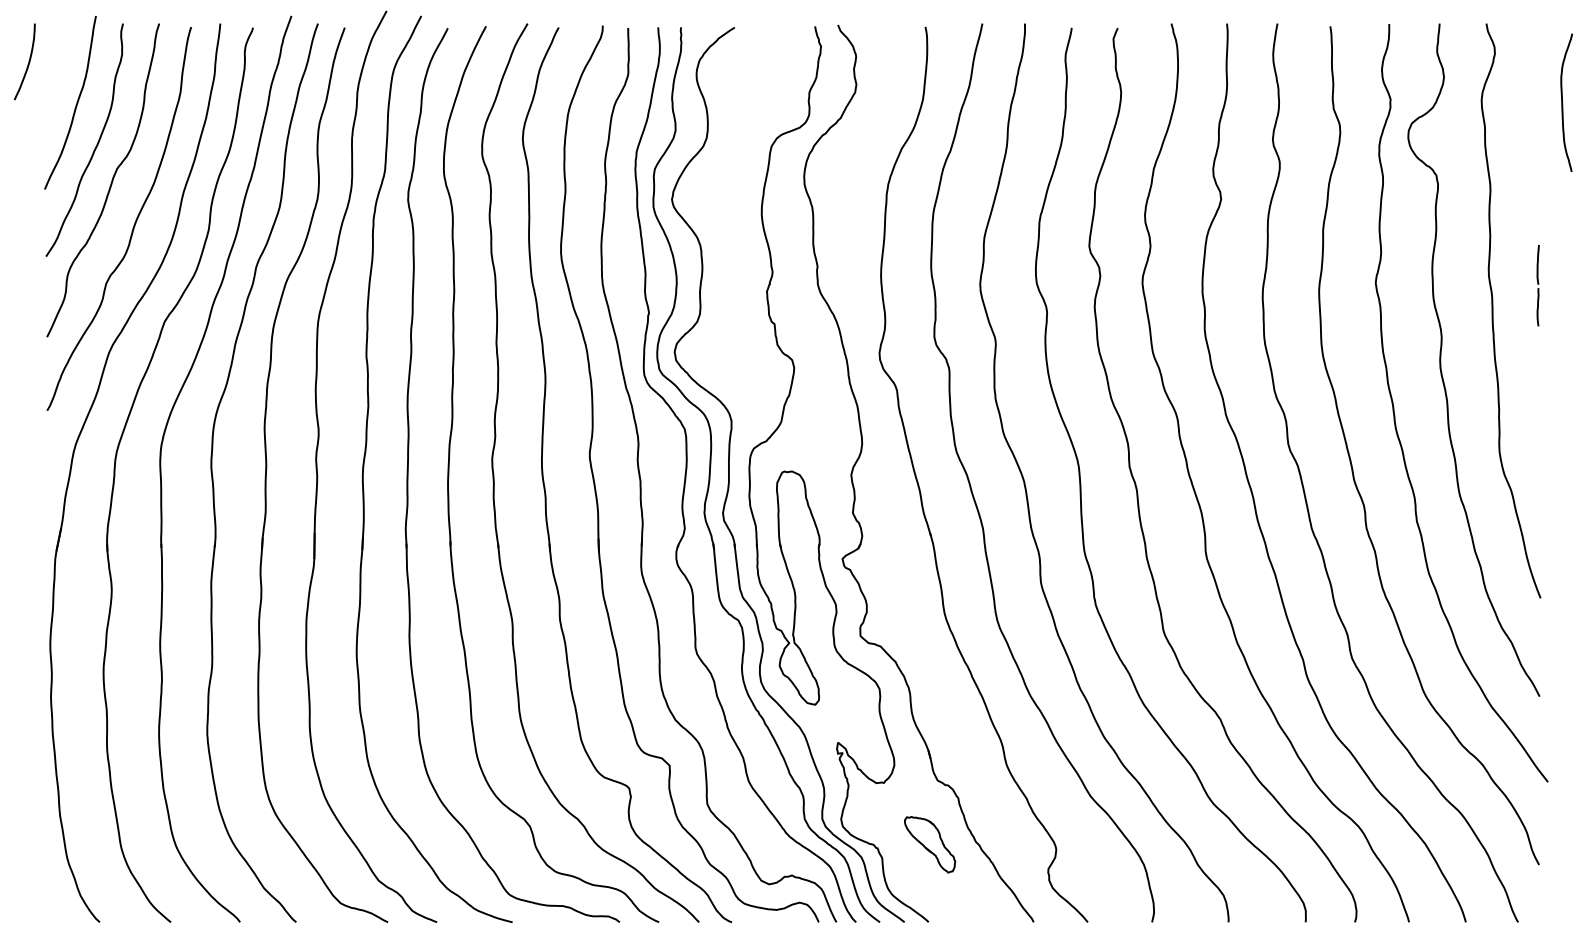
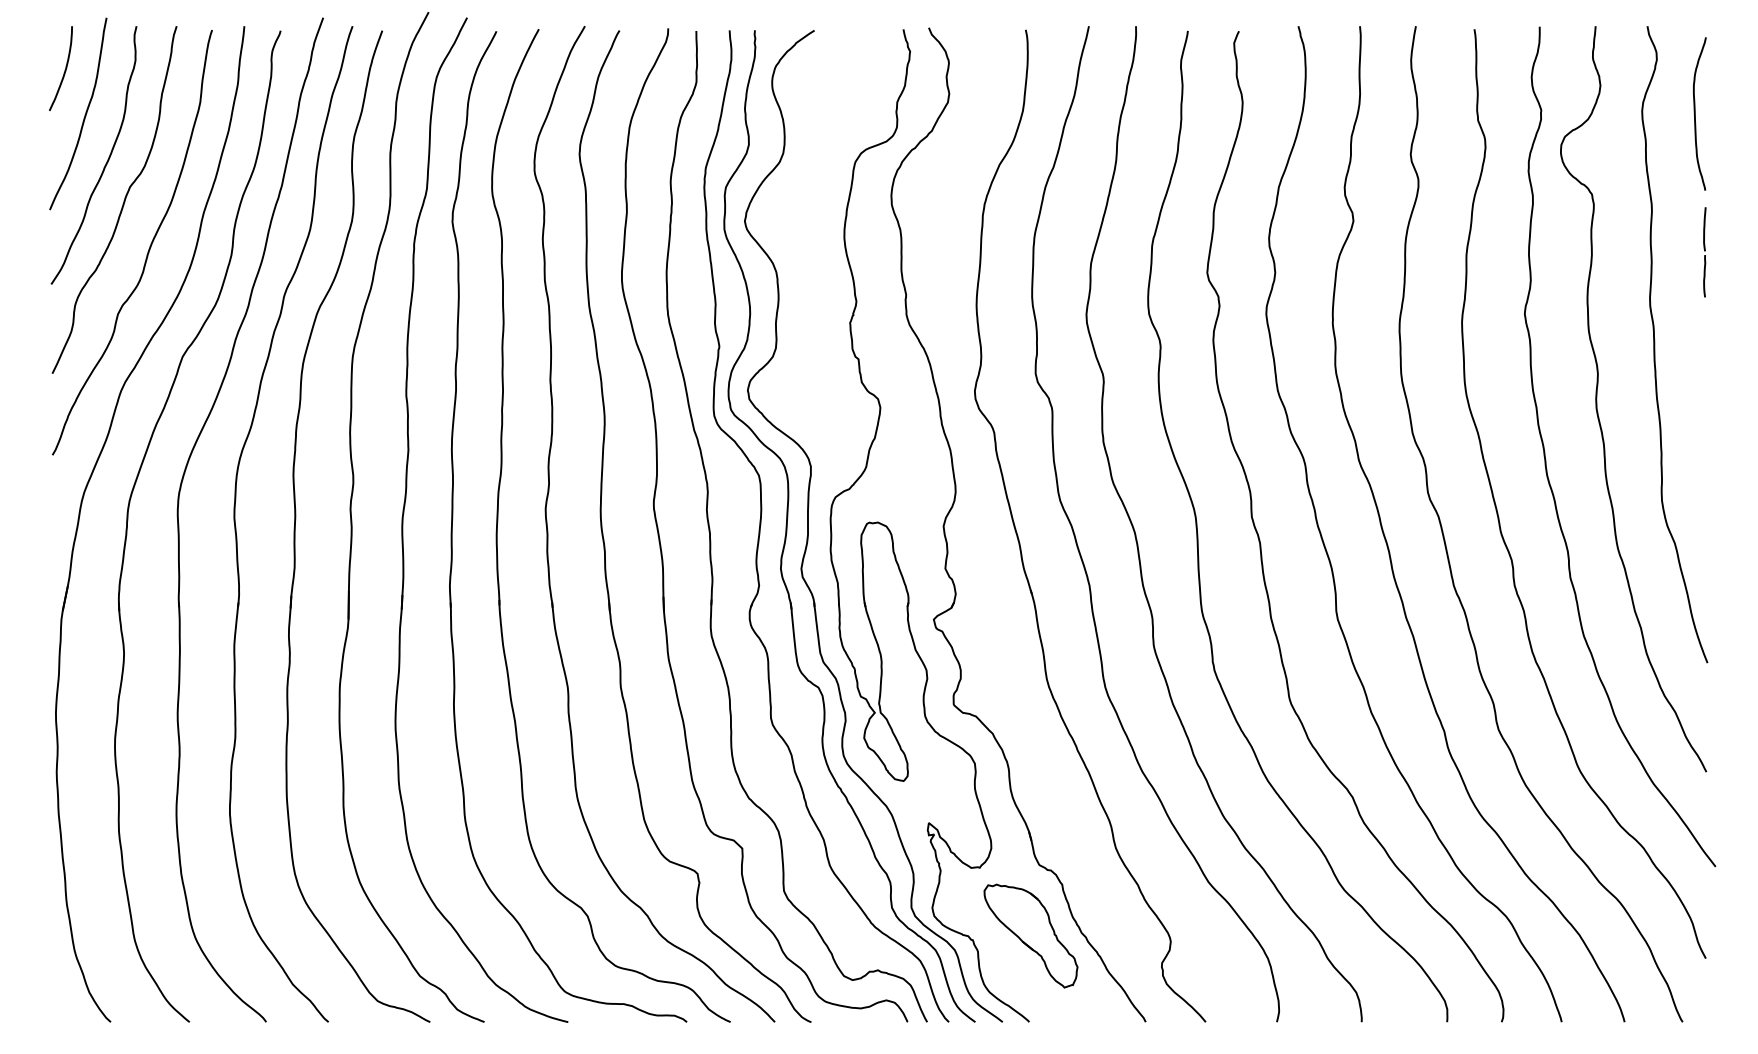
curve: (28, 61) -> (65, 68), moved
curve: (1563, 102) -> (1696, 113), moved
line: (1537, 284) -> (1704, 251), moved
part: (929, 844) -> (1030, 935), size x1.67

